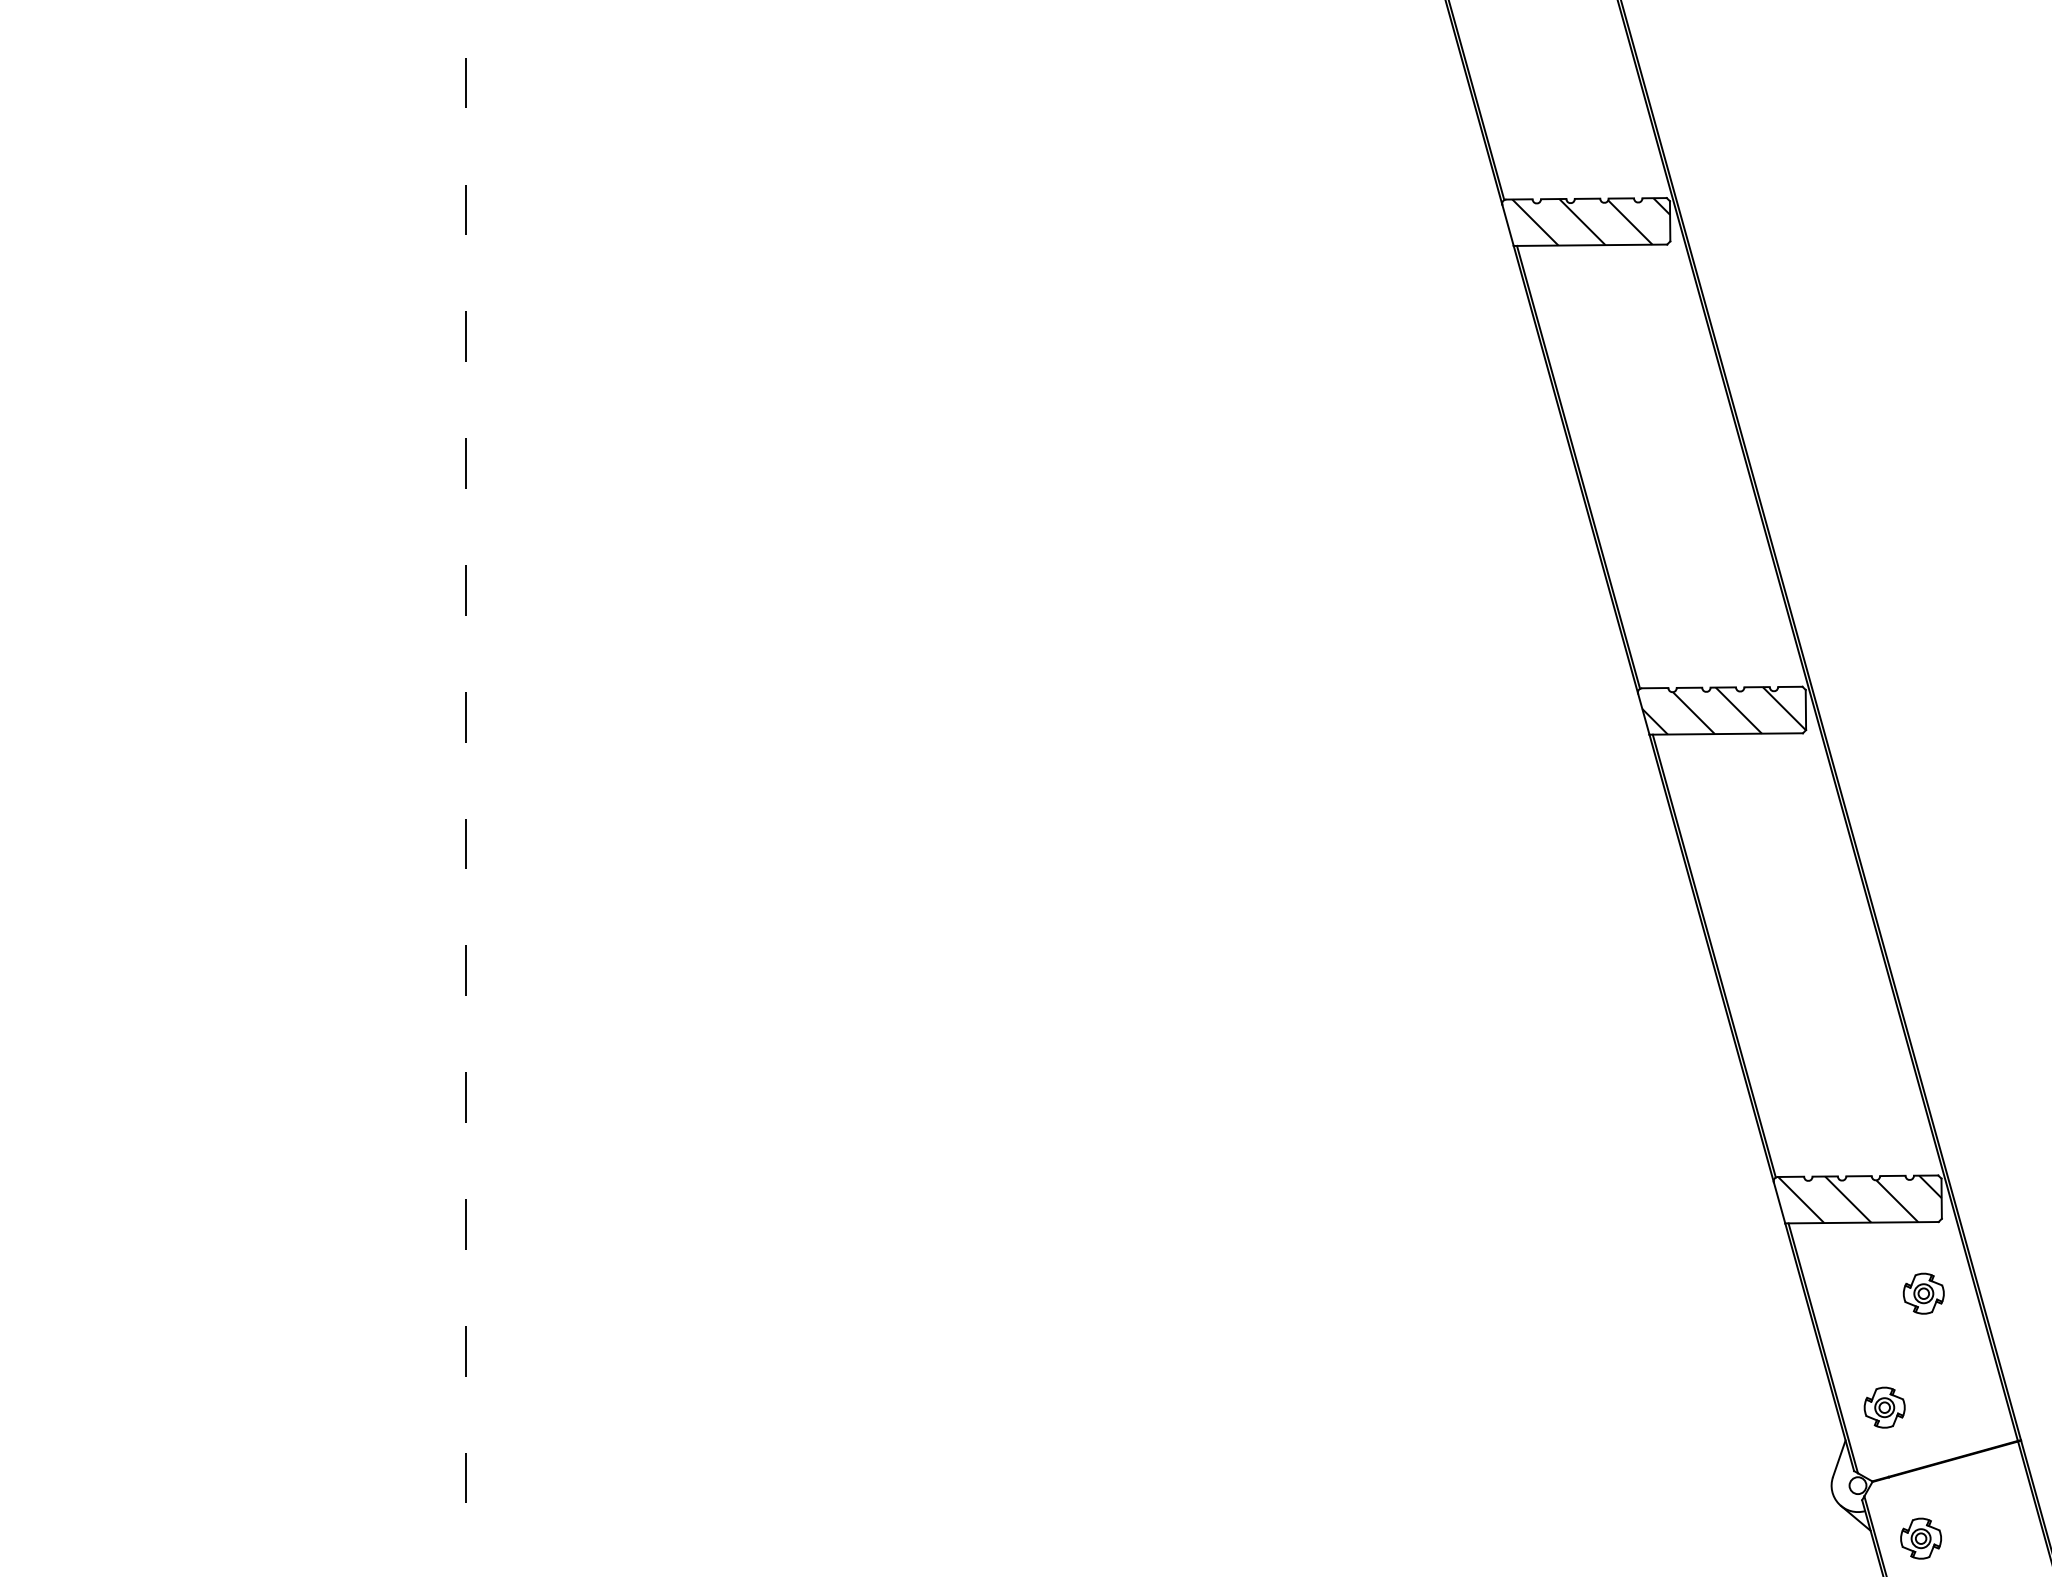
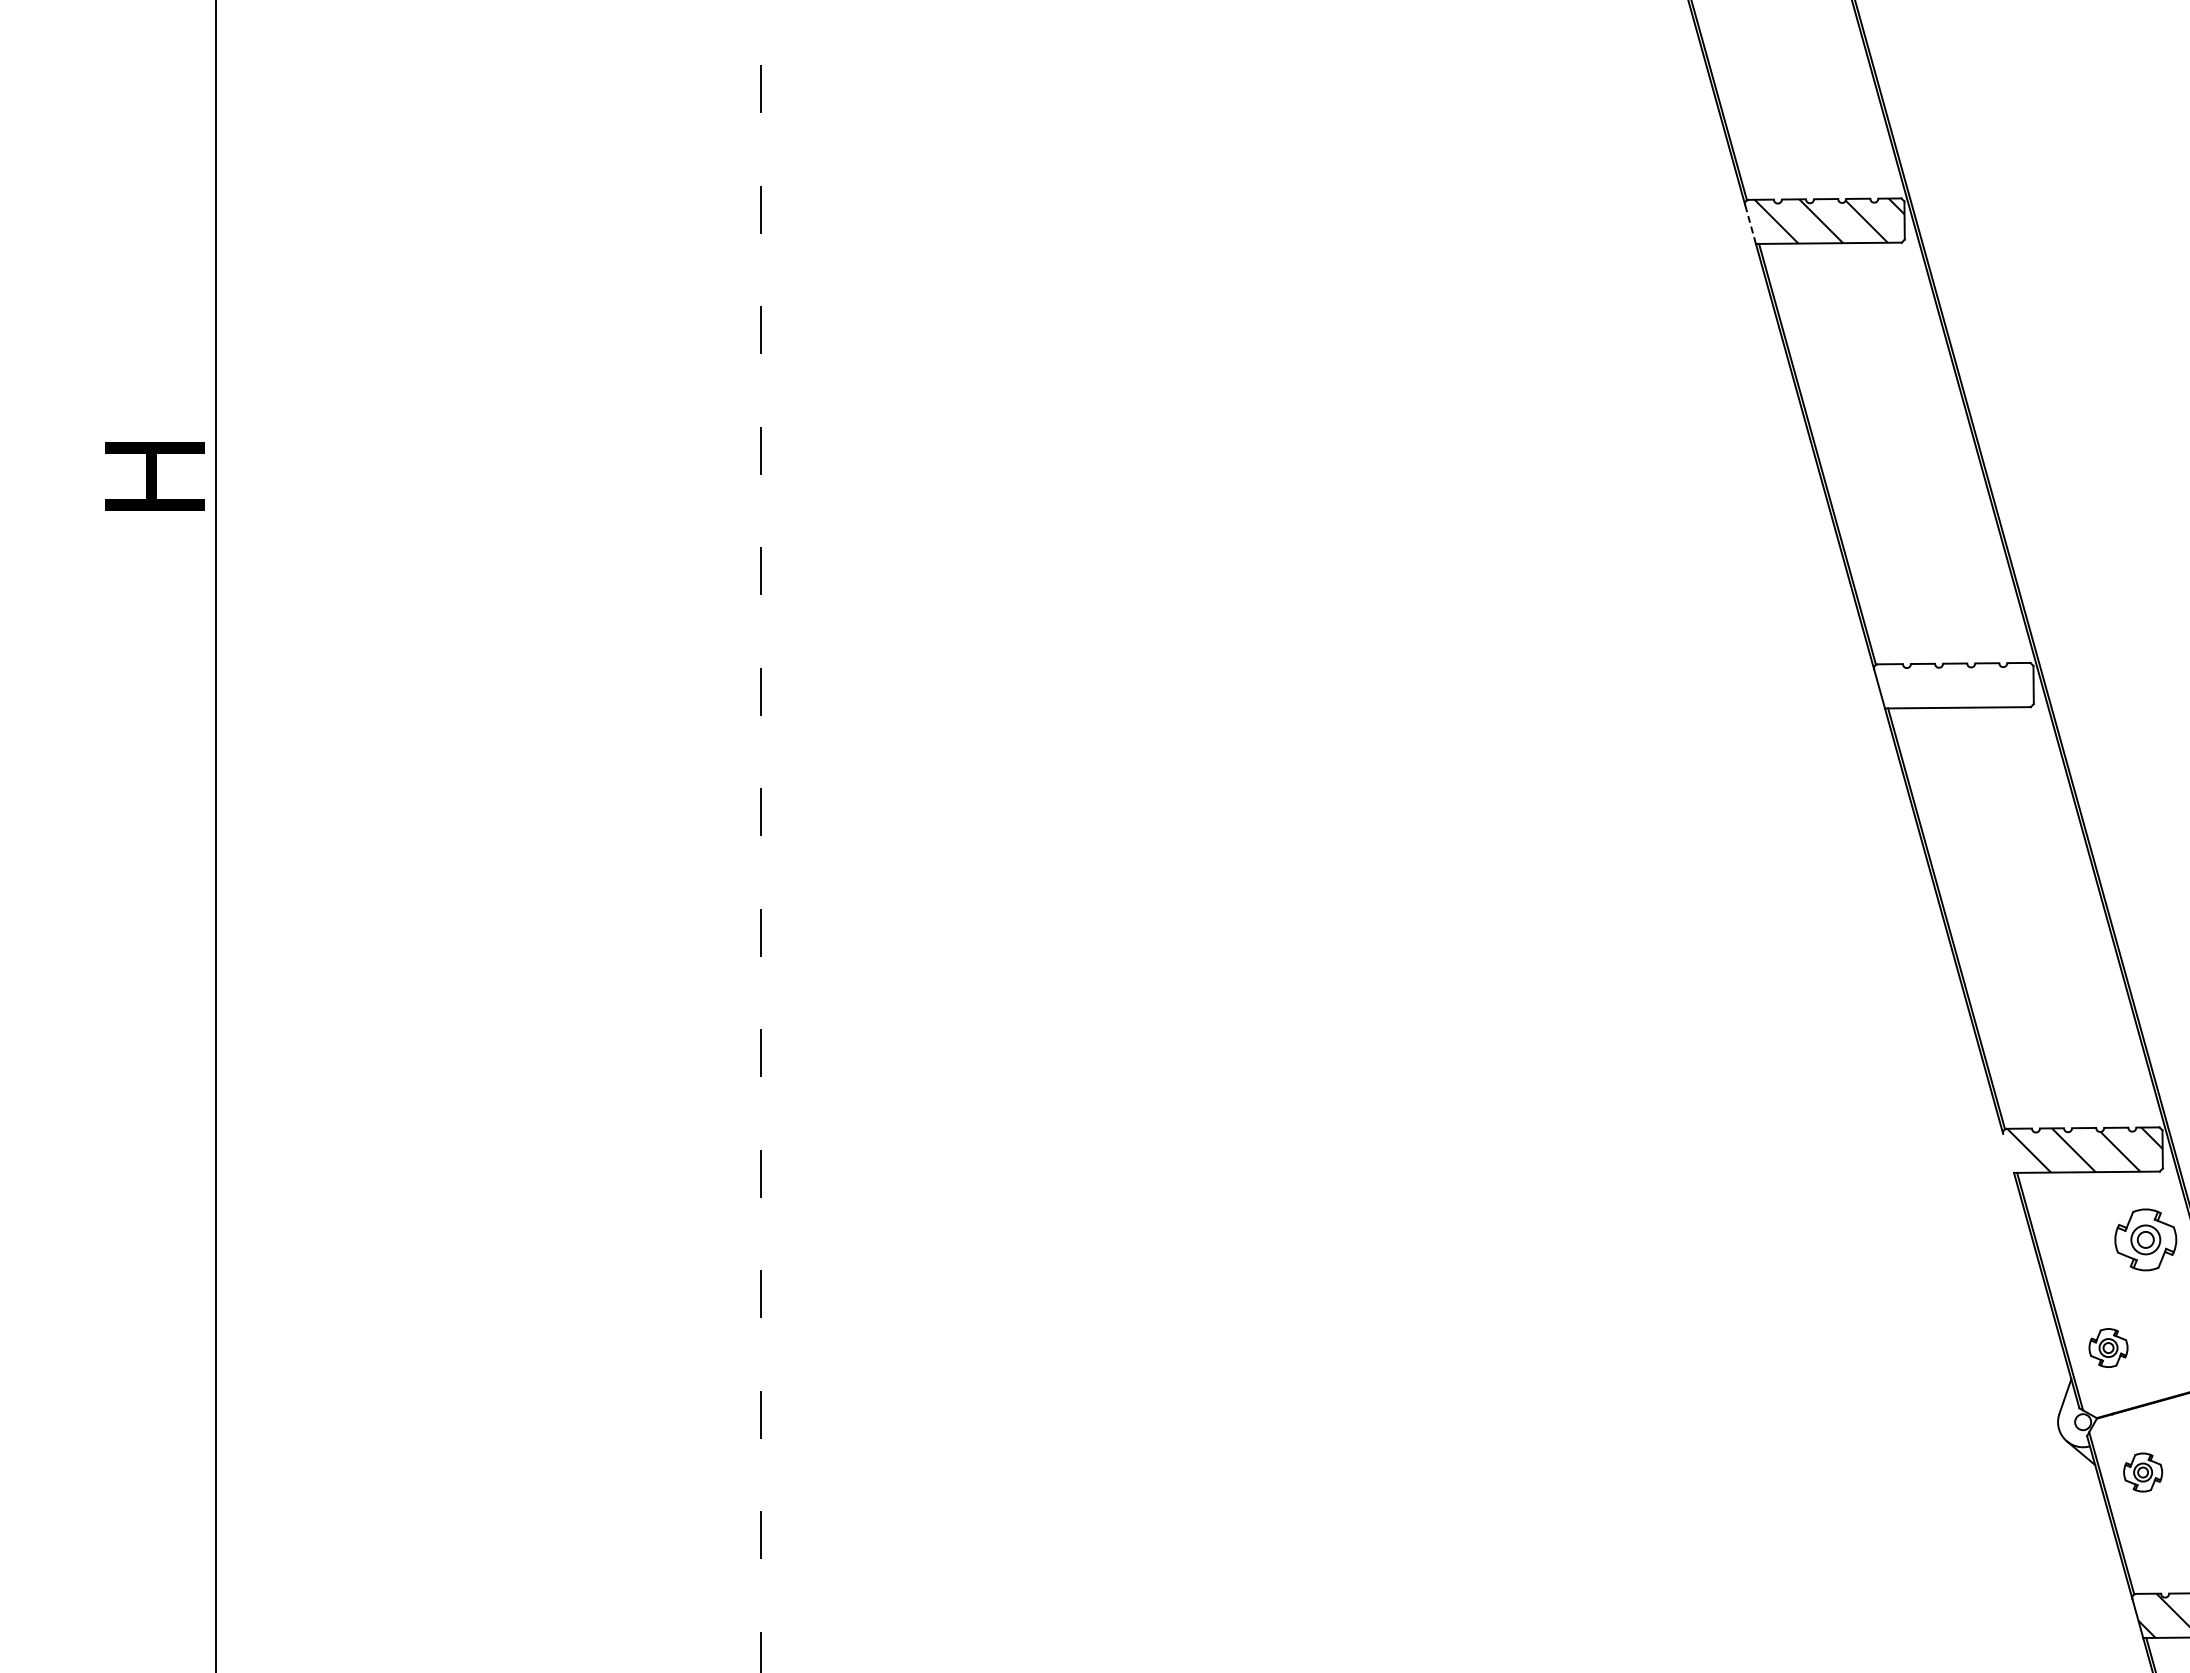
line: (1507, 224) -> (1750, 223), solid -> dashed
hatch: (1723, 710) -> (1955, 685), removed
line: (1779, 1201) -> (2008, 1152), removed
part: (1923, 1293) -> (2145, 1239), size x1.6

